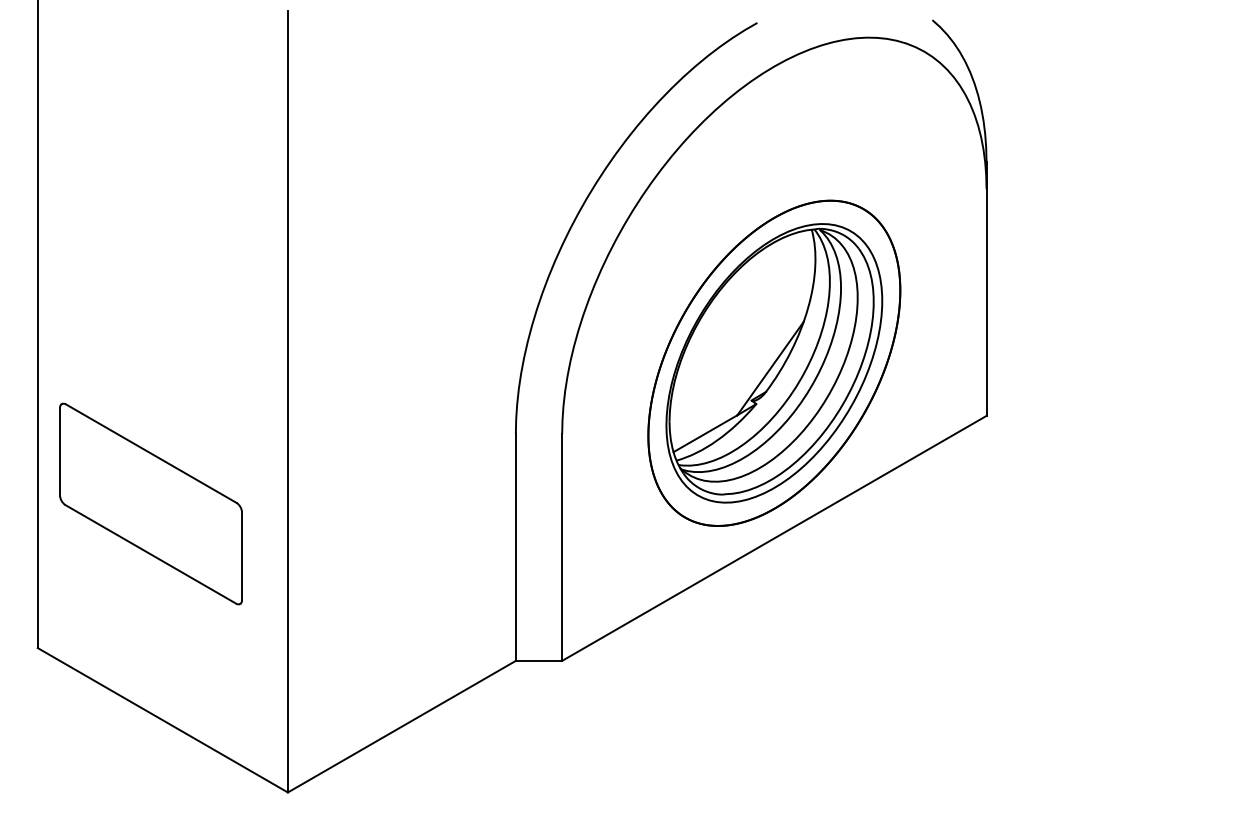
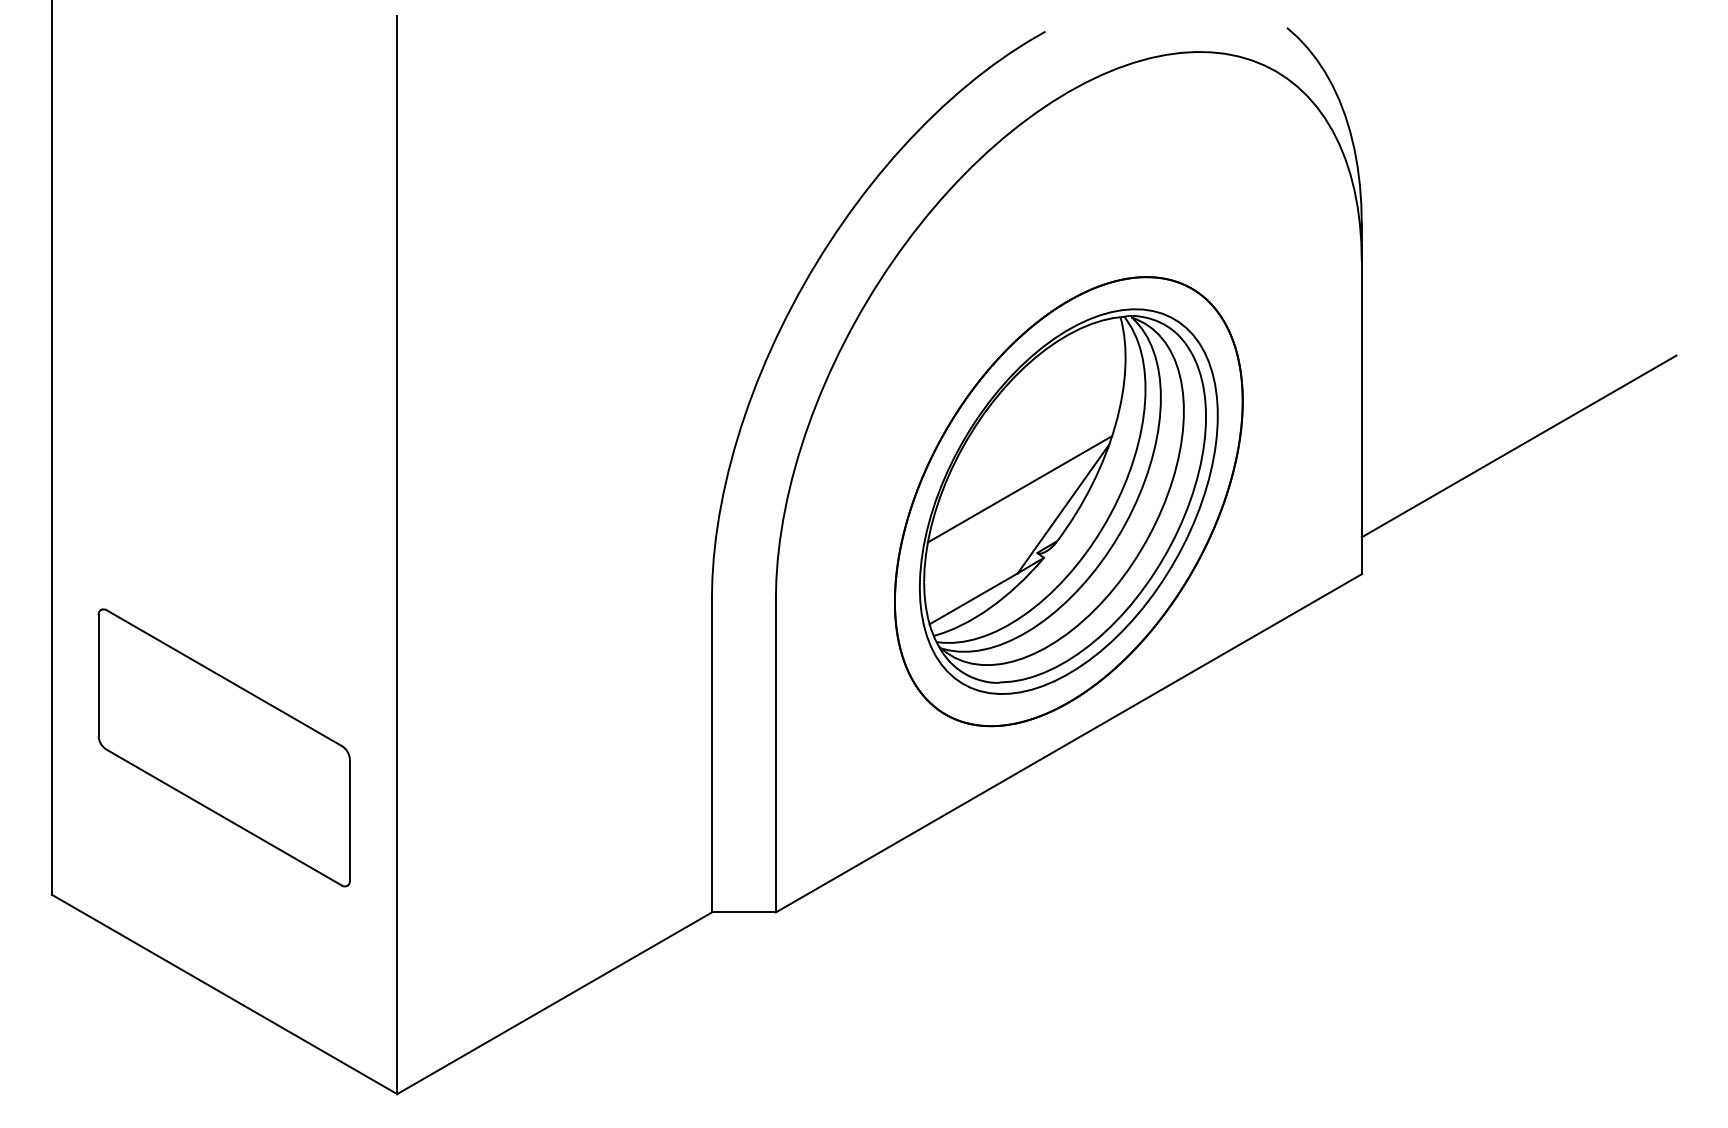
line: (1100, 323) -> (1518, 446), added
line: (738, 354) -> (1019, 489), added
part: (150, 503) -> (223, 747), moved

